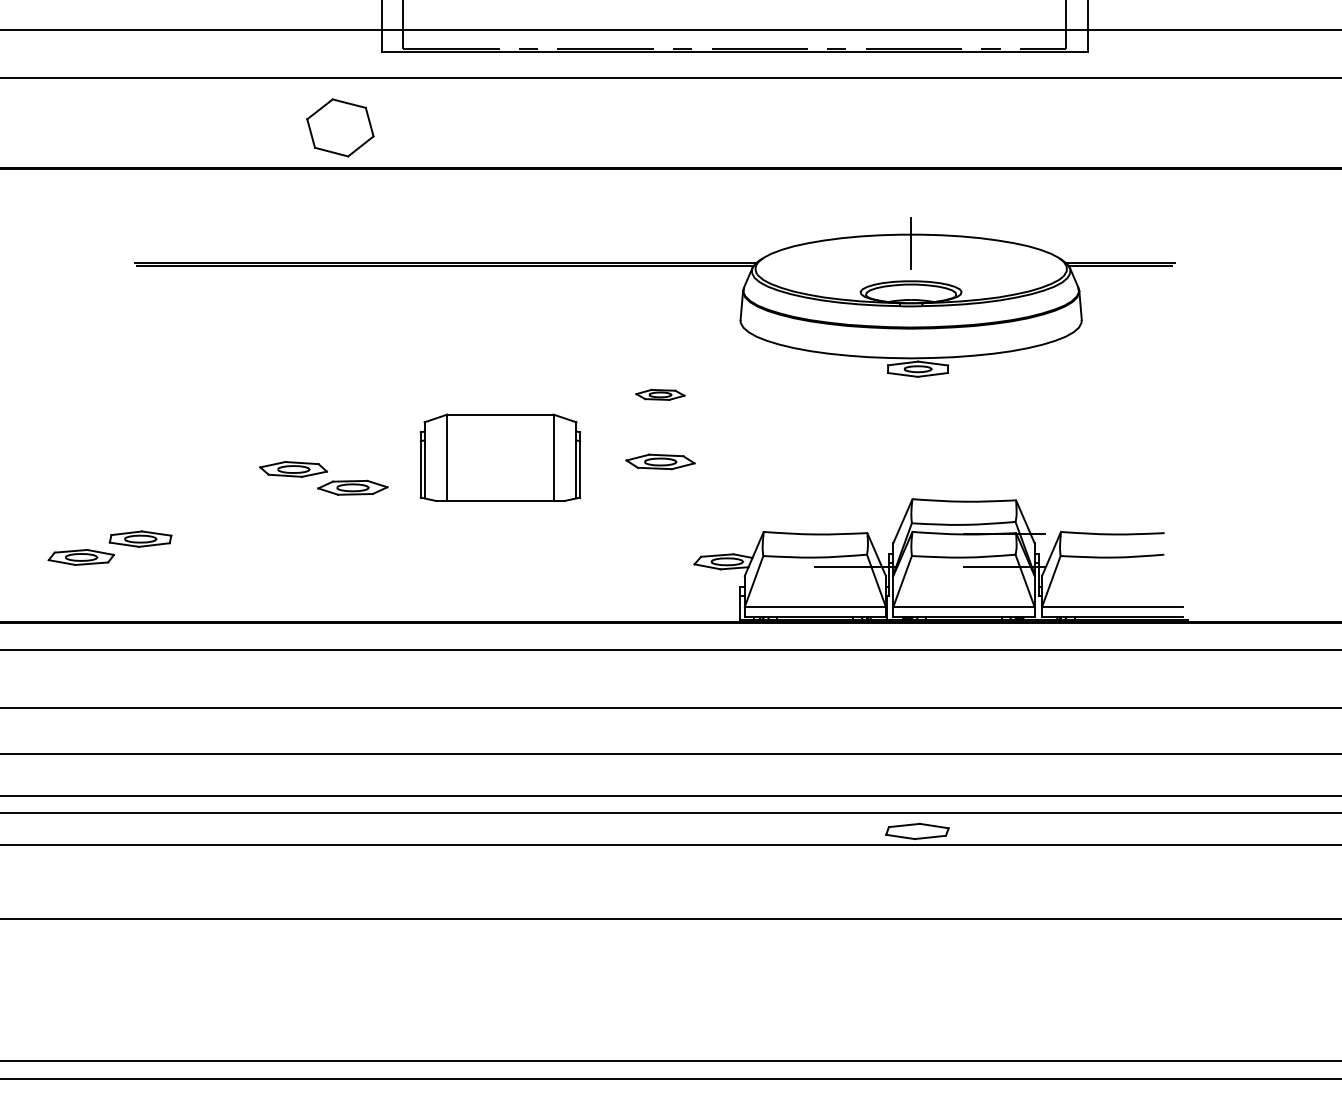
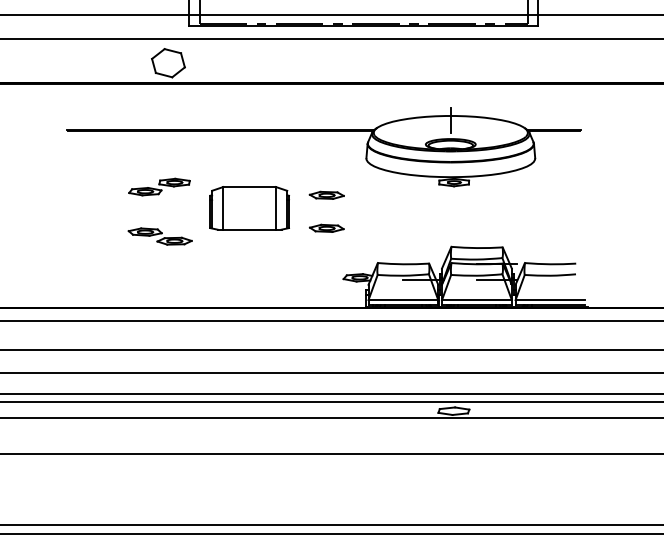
part: (659, 393) -> (326, 194), size x1.43
part: (500, 458) -> (249, 208), moved
part: (110, 546) -> (159, 186), moved

